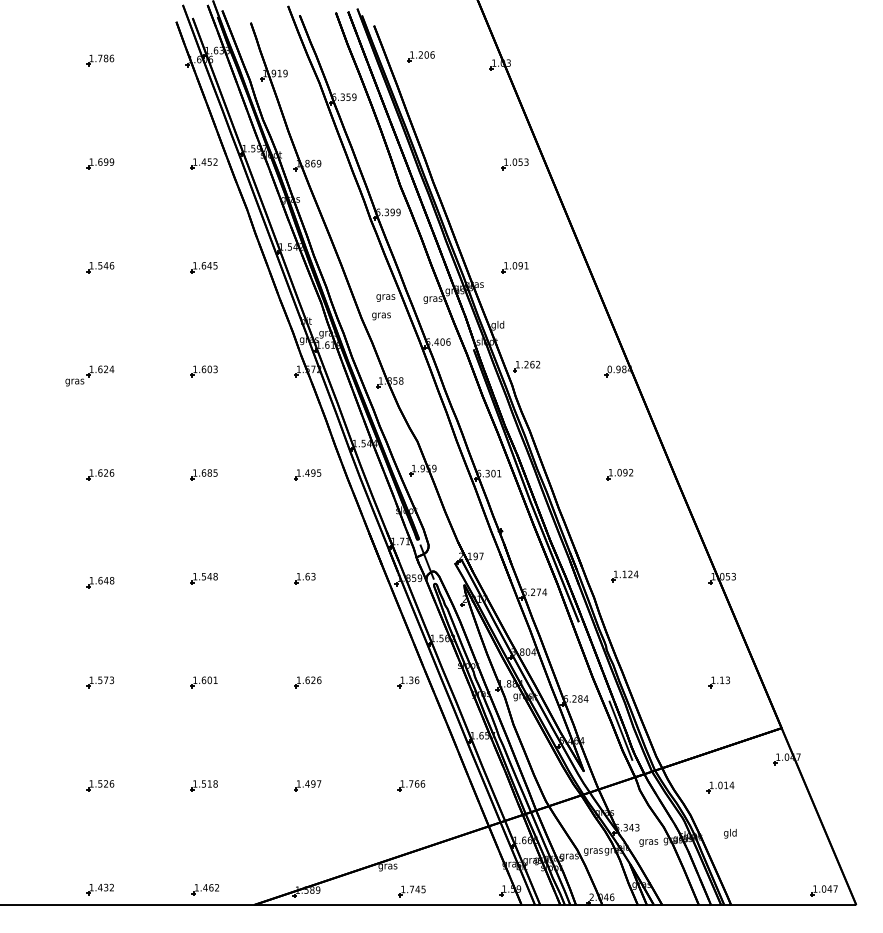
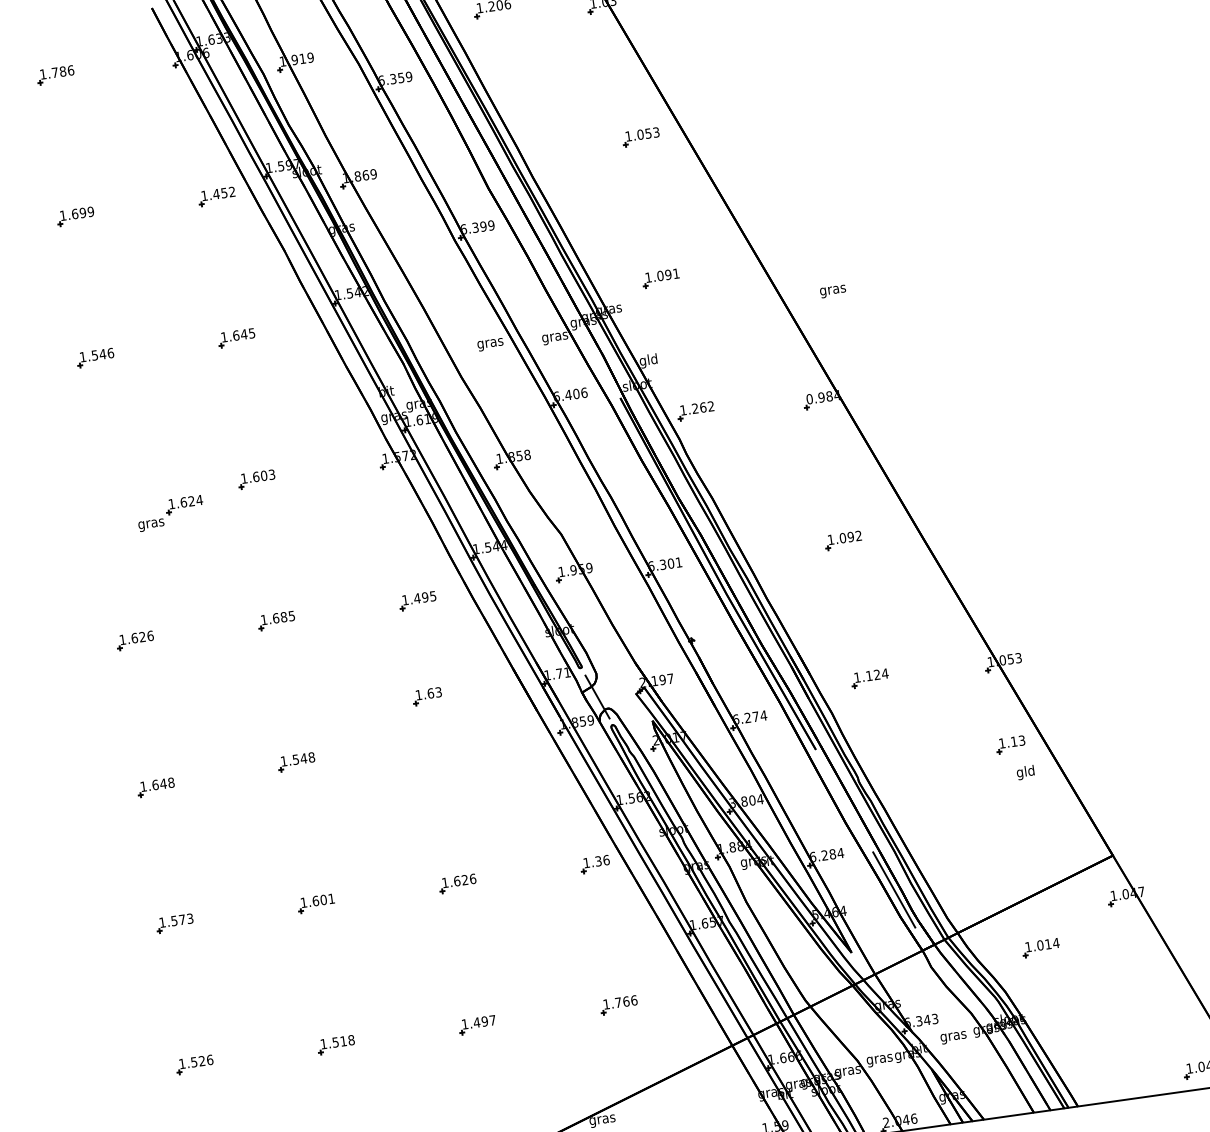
text: (381, 316) -> (833, 291), moved
part: (89, 375) -> (170, 512), moved
part: (304, 578) -> (426, 696), moved
part: (718, 682) -> (1009, 745), moved
text: (730, 833) -> (1025, 772), moved

